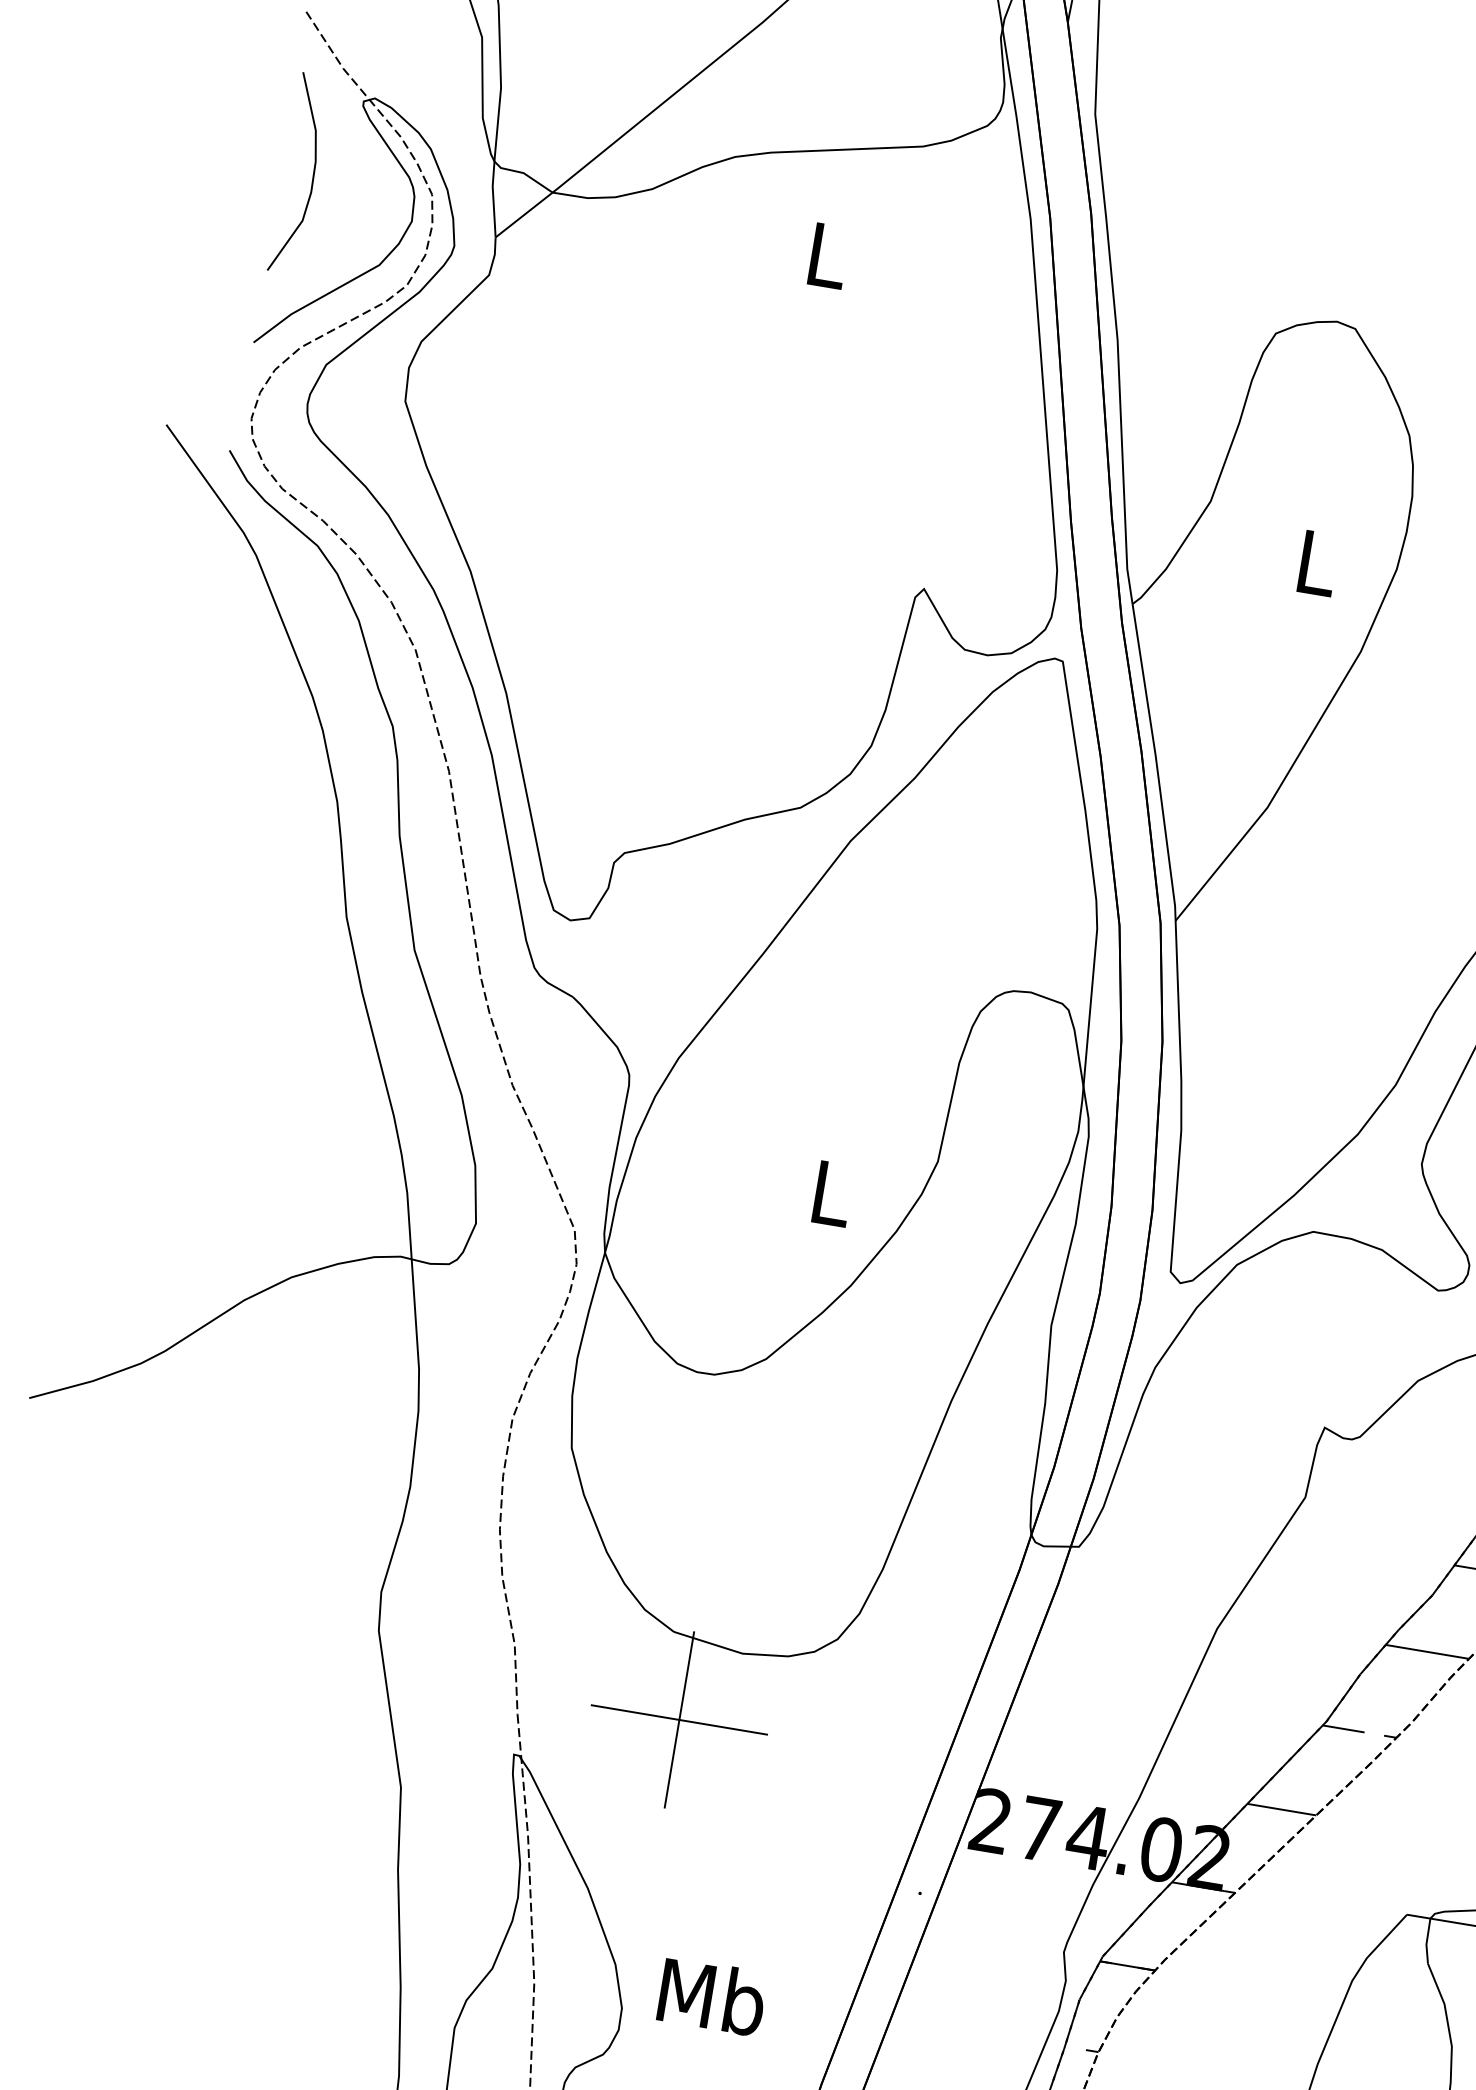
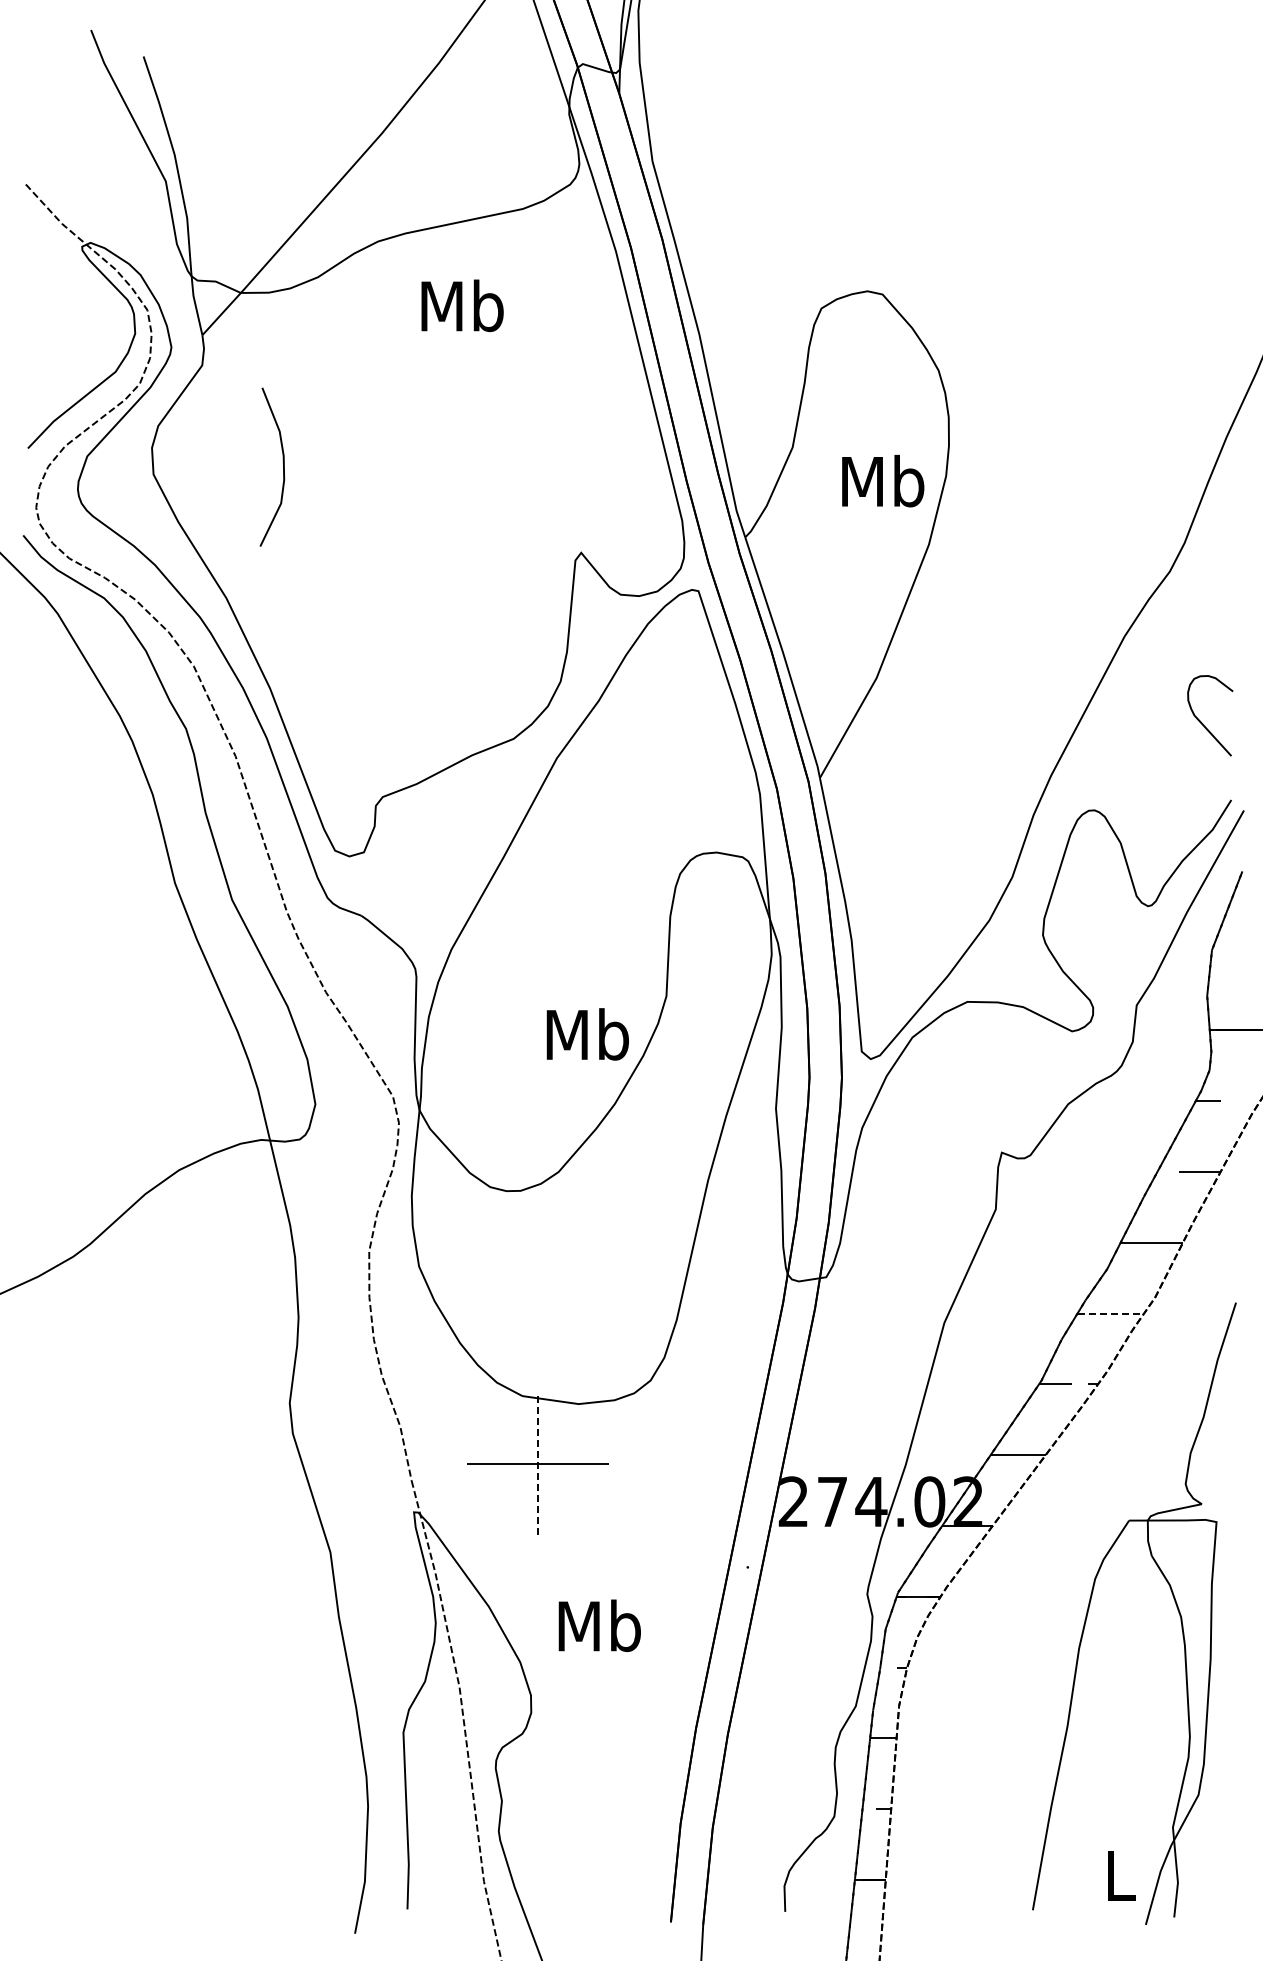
curve: (313, 175) -> (283, 466), moved
text: (827, 254) -> (462, 305), L -> Mb
text: (1317, 561) -> (883, 480), L -> Mb
text: (831, 1193) -> (587, 1034), L -> Mb
line: (1428, 1651) -> (1111, 1313), solid -> dashed
line: (679, 1719) -> (538, 1463), solid -> dashed
text: (712, 1996) -> (599, 1625), moved

